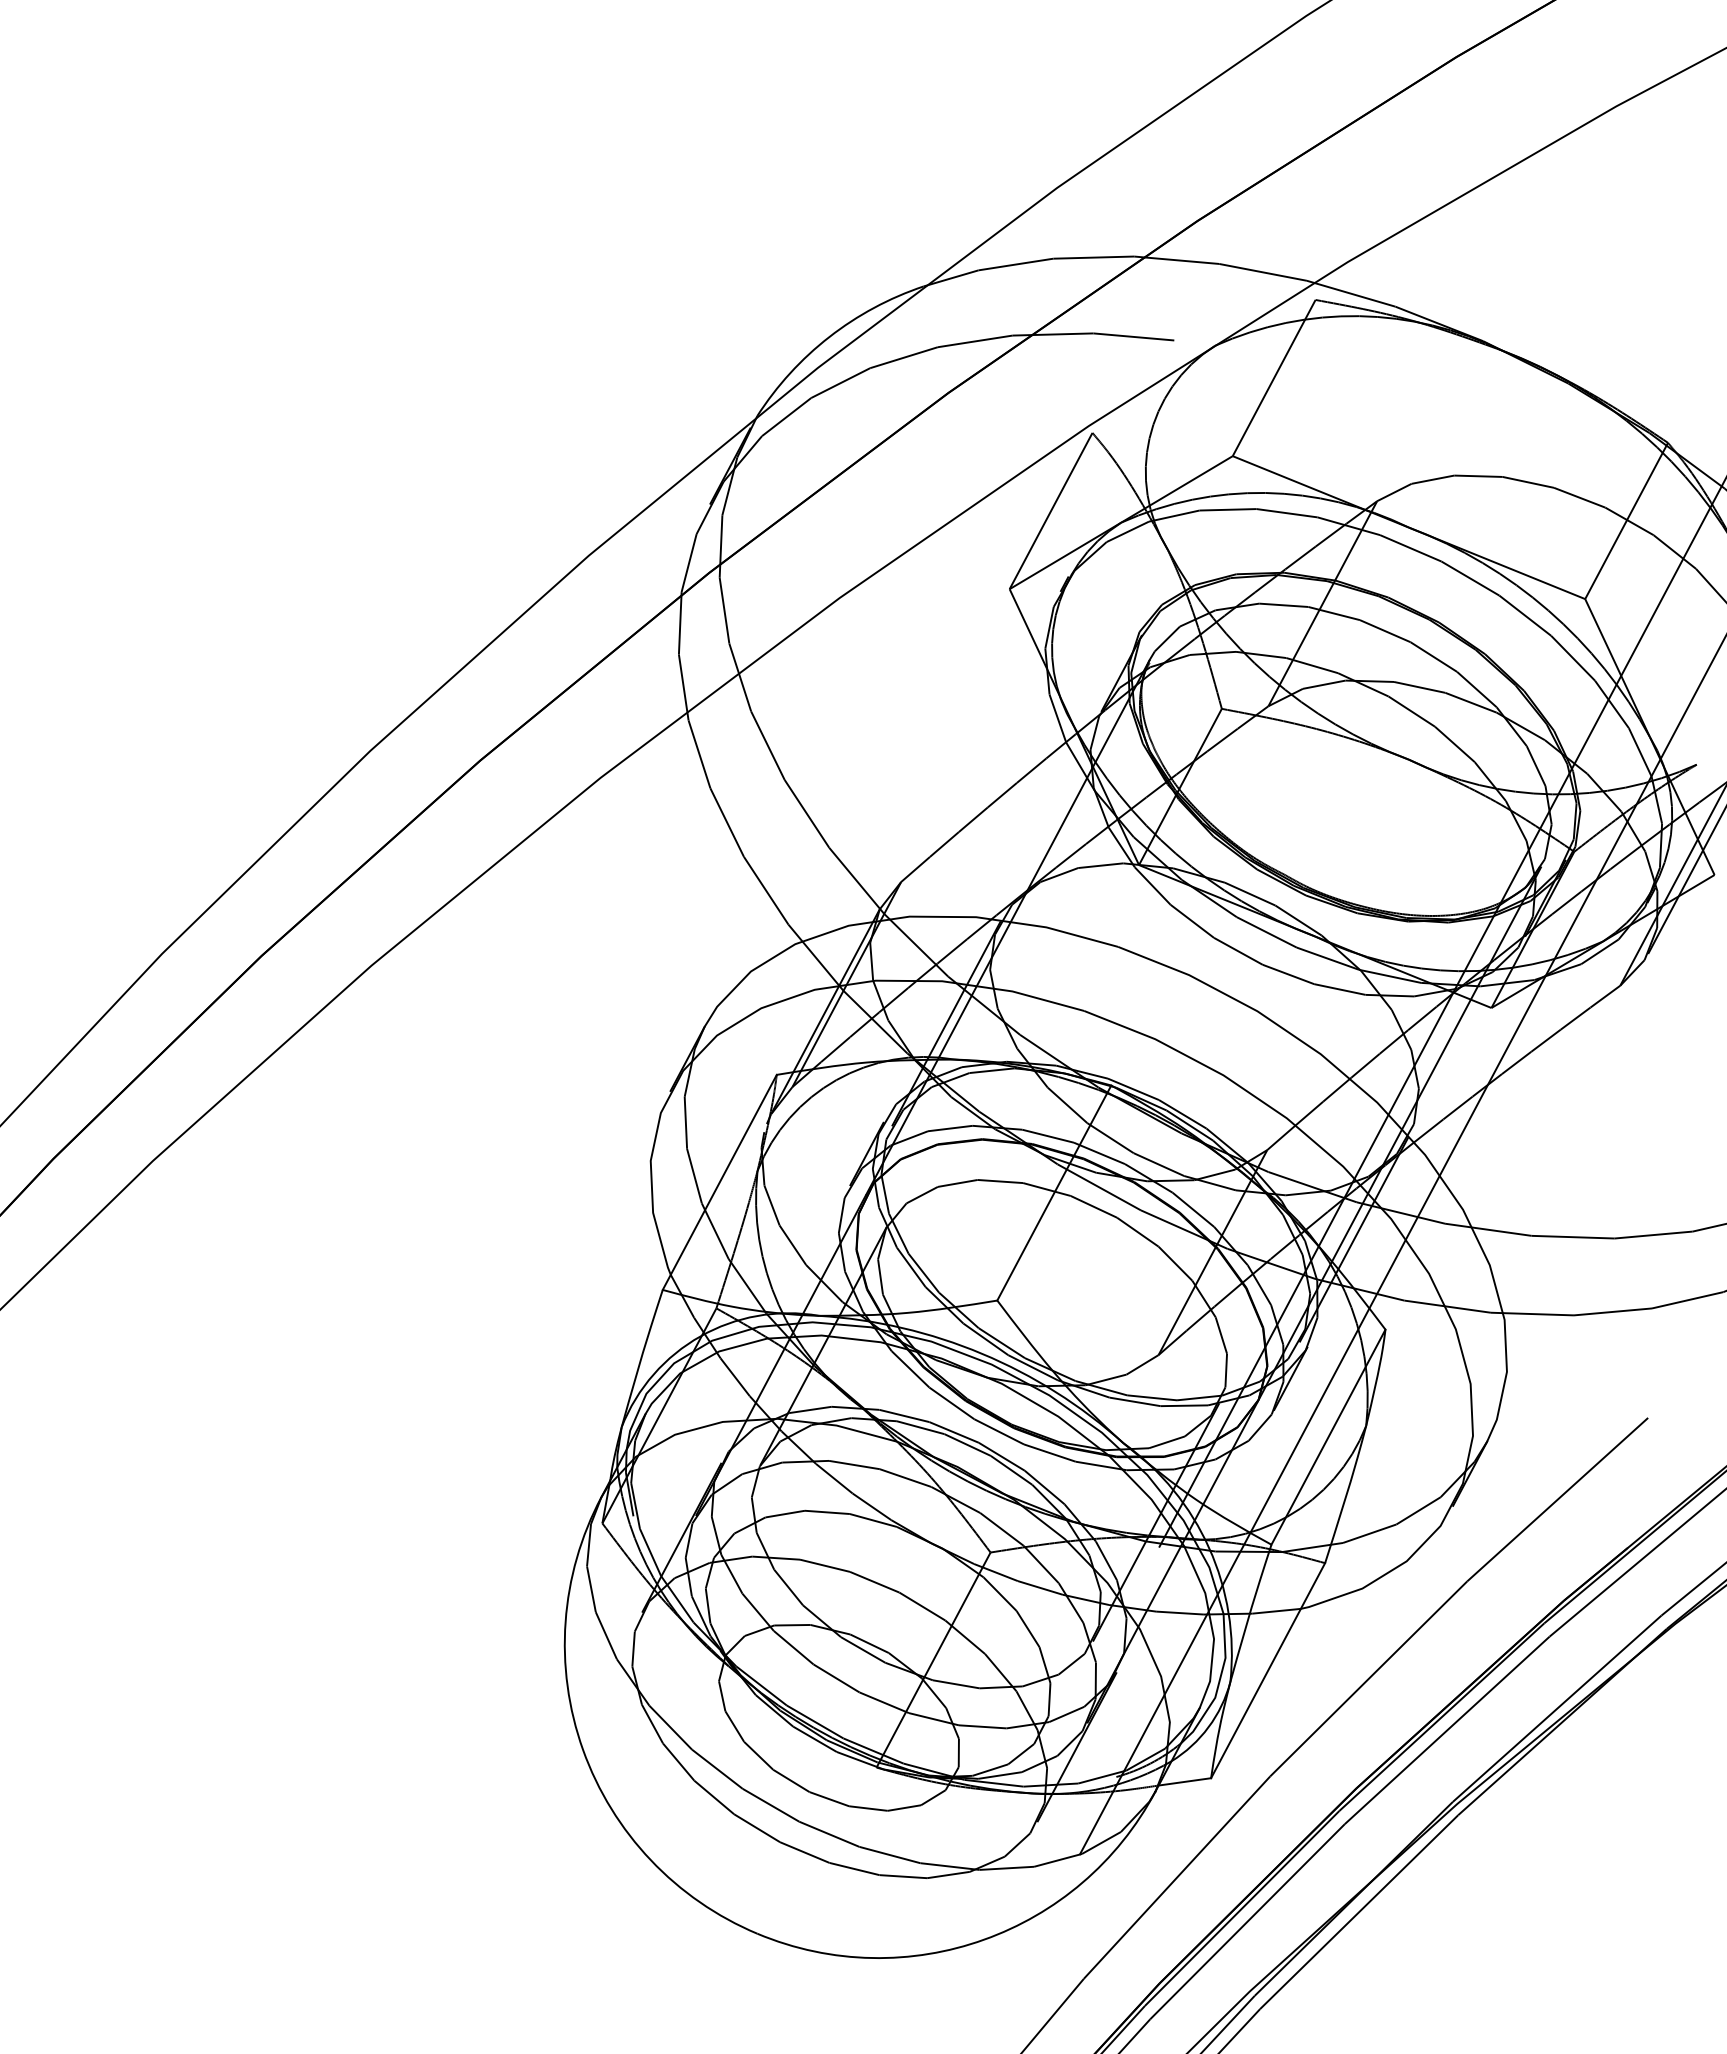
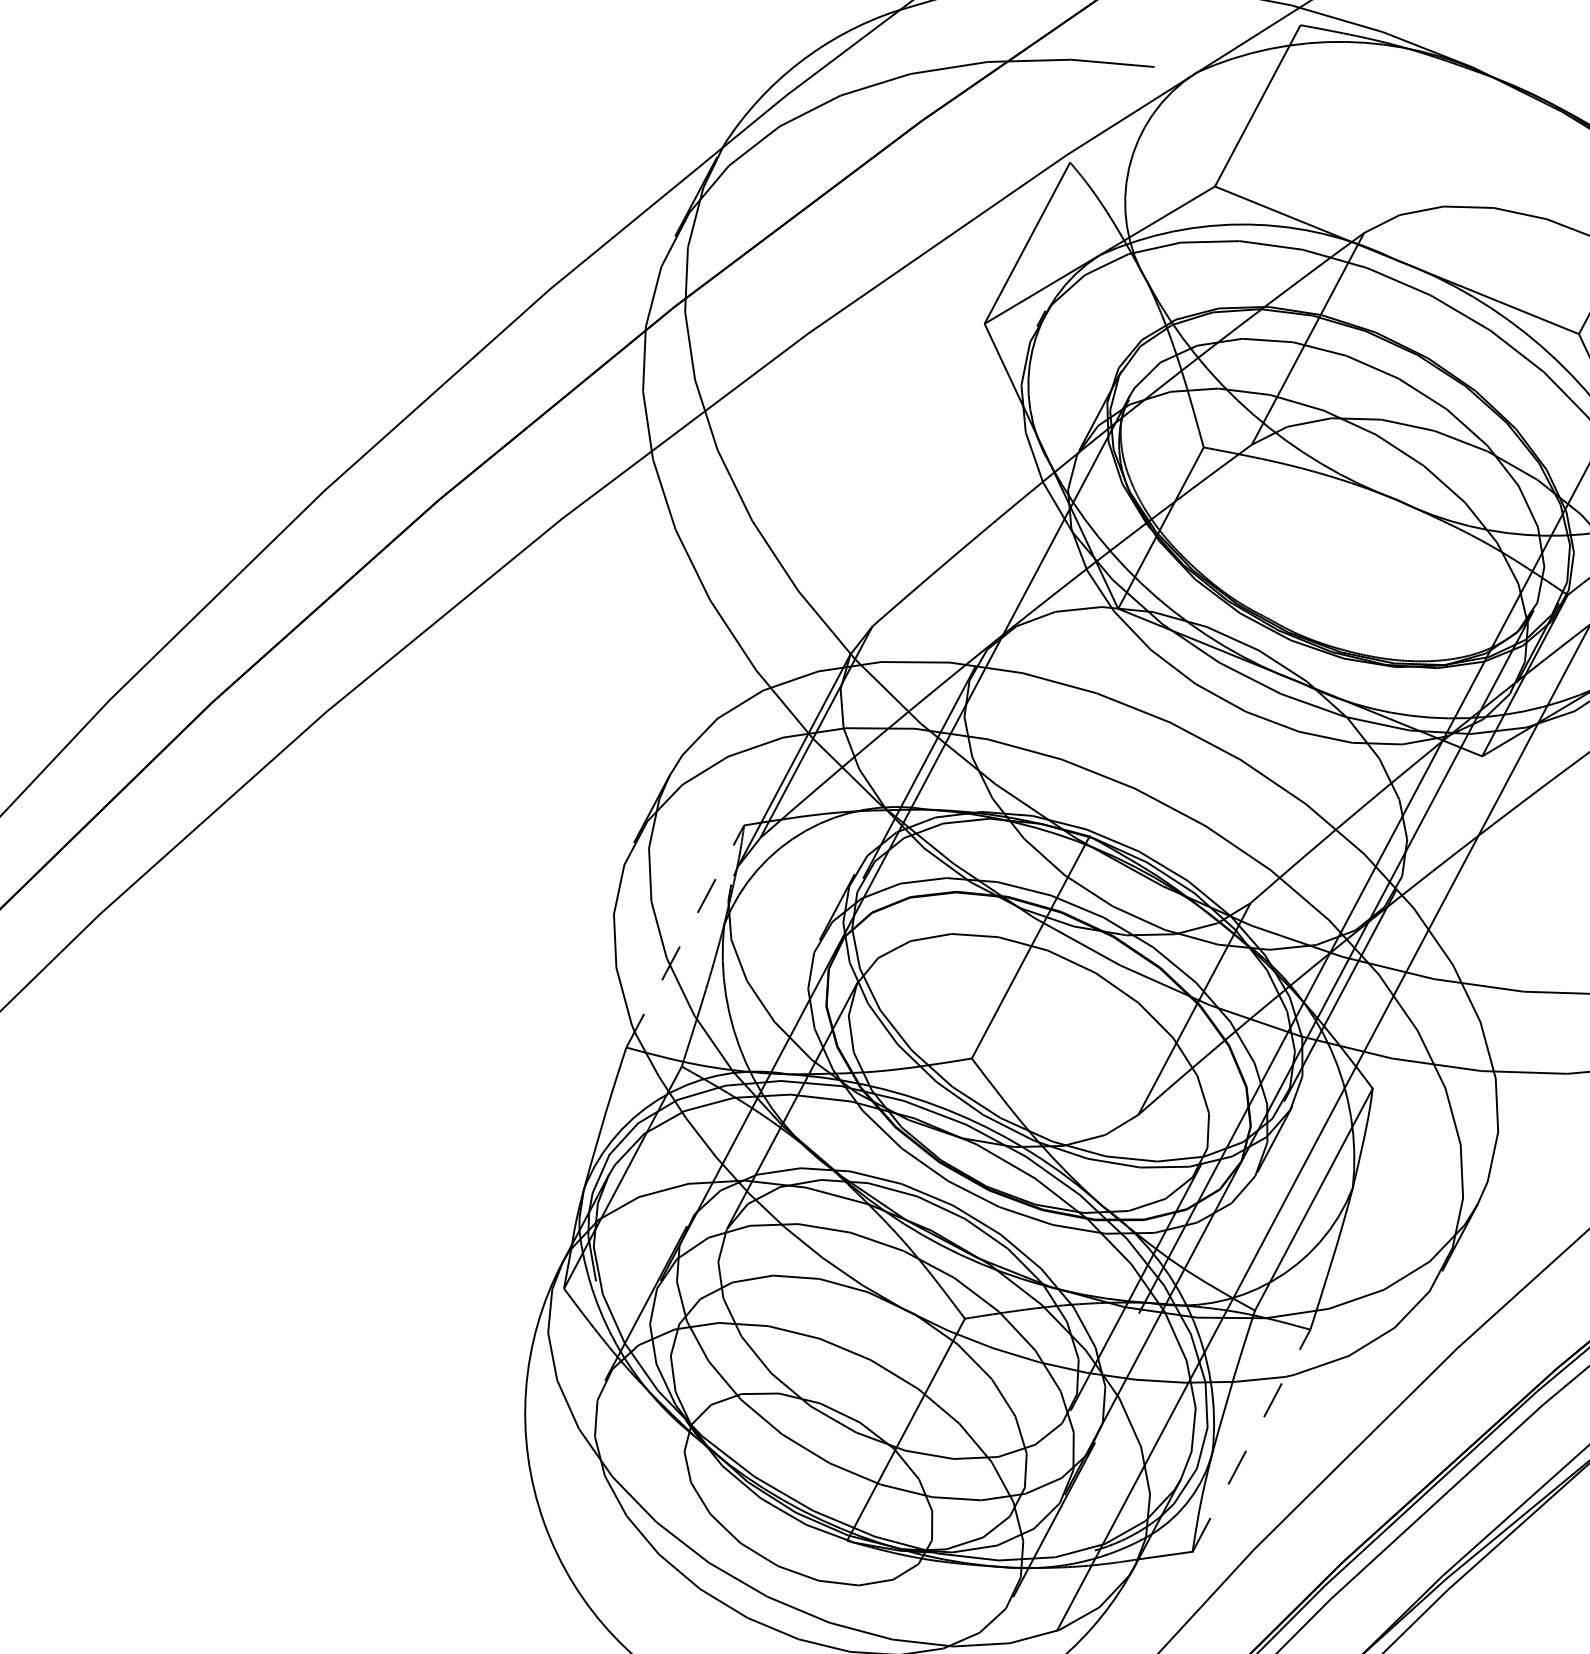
line: (719, 1182) -> (684, 936), solid -> dashed
line: (1268, 1670) -> (1251, 1440), solid -> dashed

